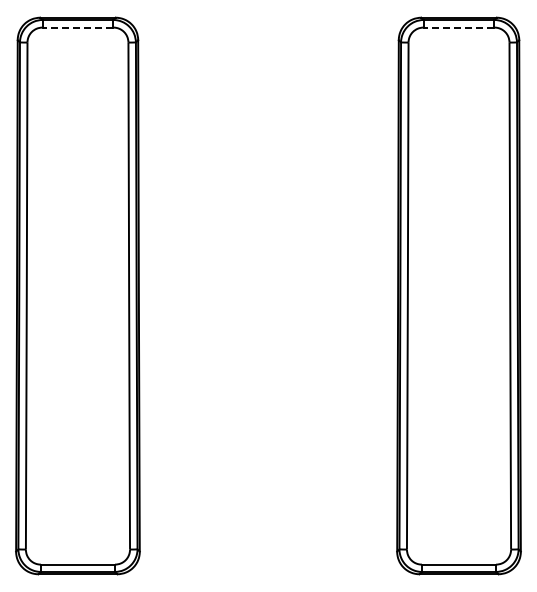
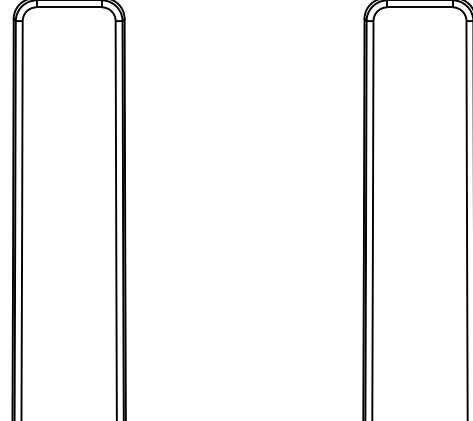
line: (77, 27) -> (68, 7), dashed -> solid
line: (458, 27) -> (419, 7), dashed -> solid

